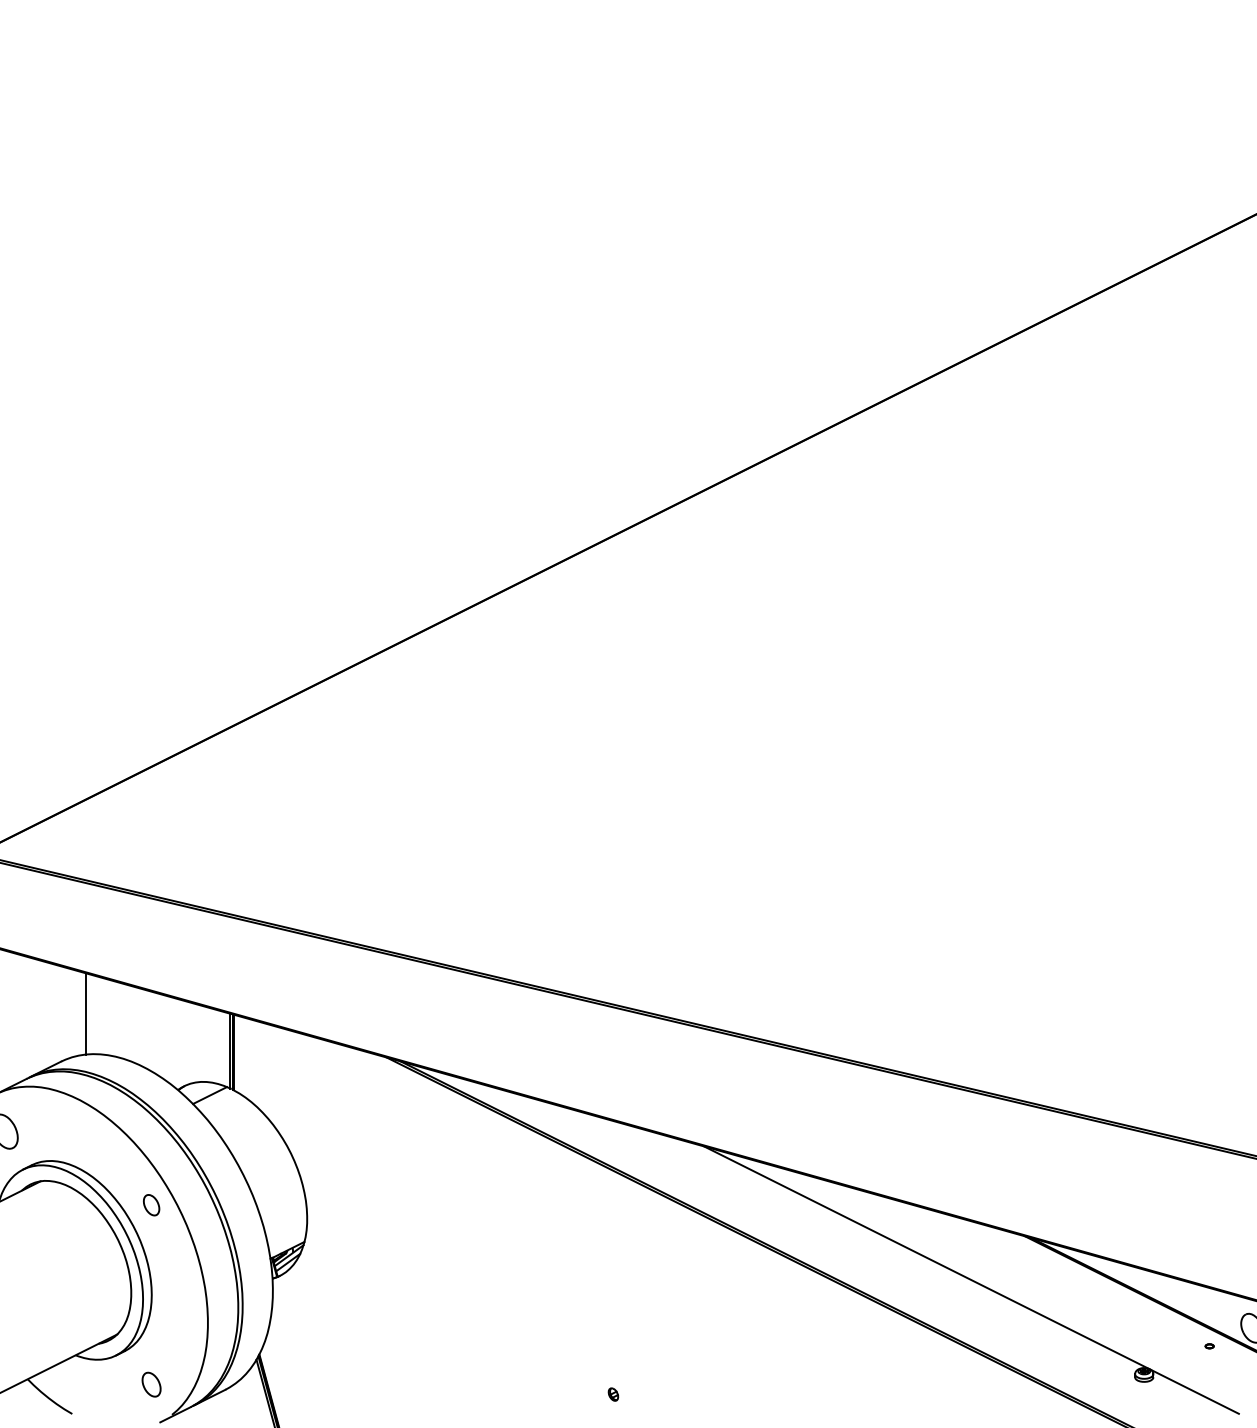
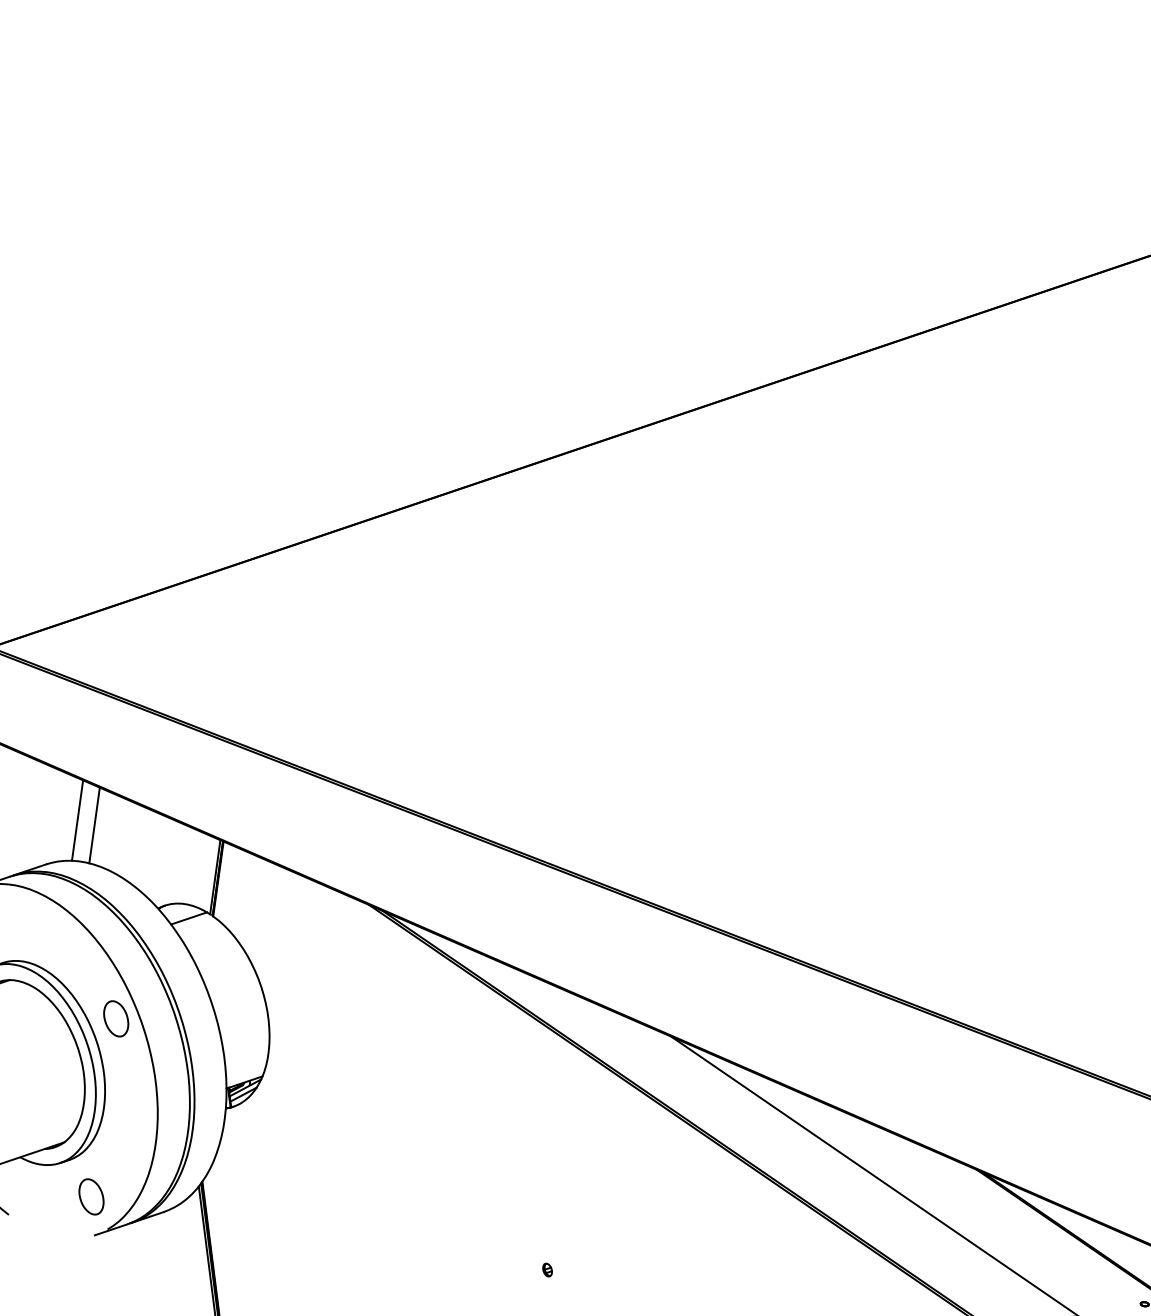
line: (103, 1016) -> (94, 825), added
part: (151, 1205) -> (116, 1019), size x1.67
part: (151, 1384) -> (91, 1196), size x1.43

